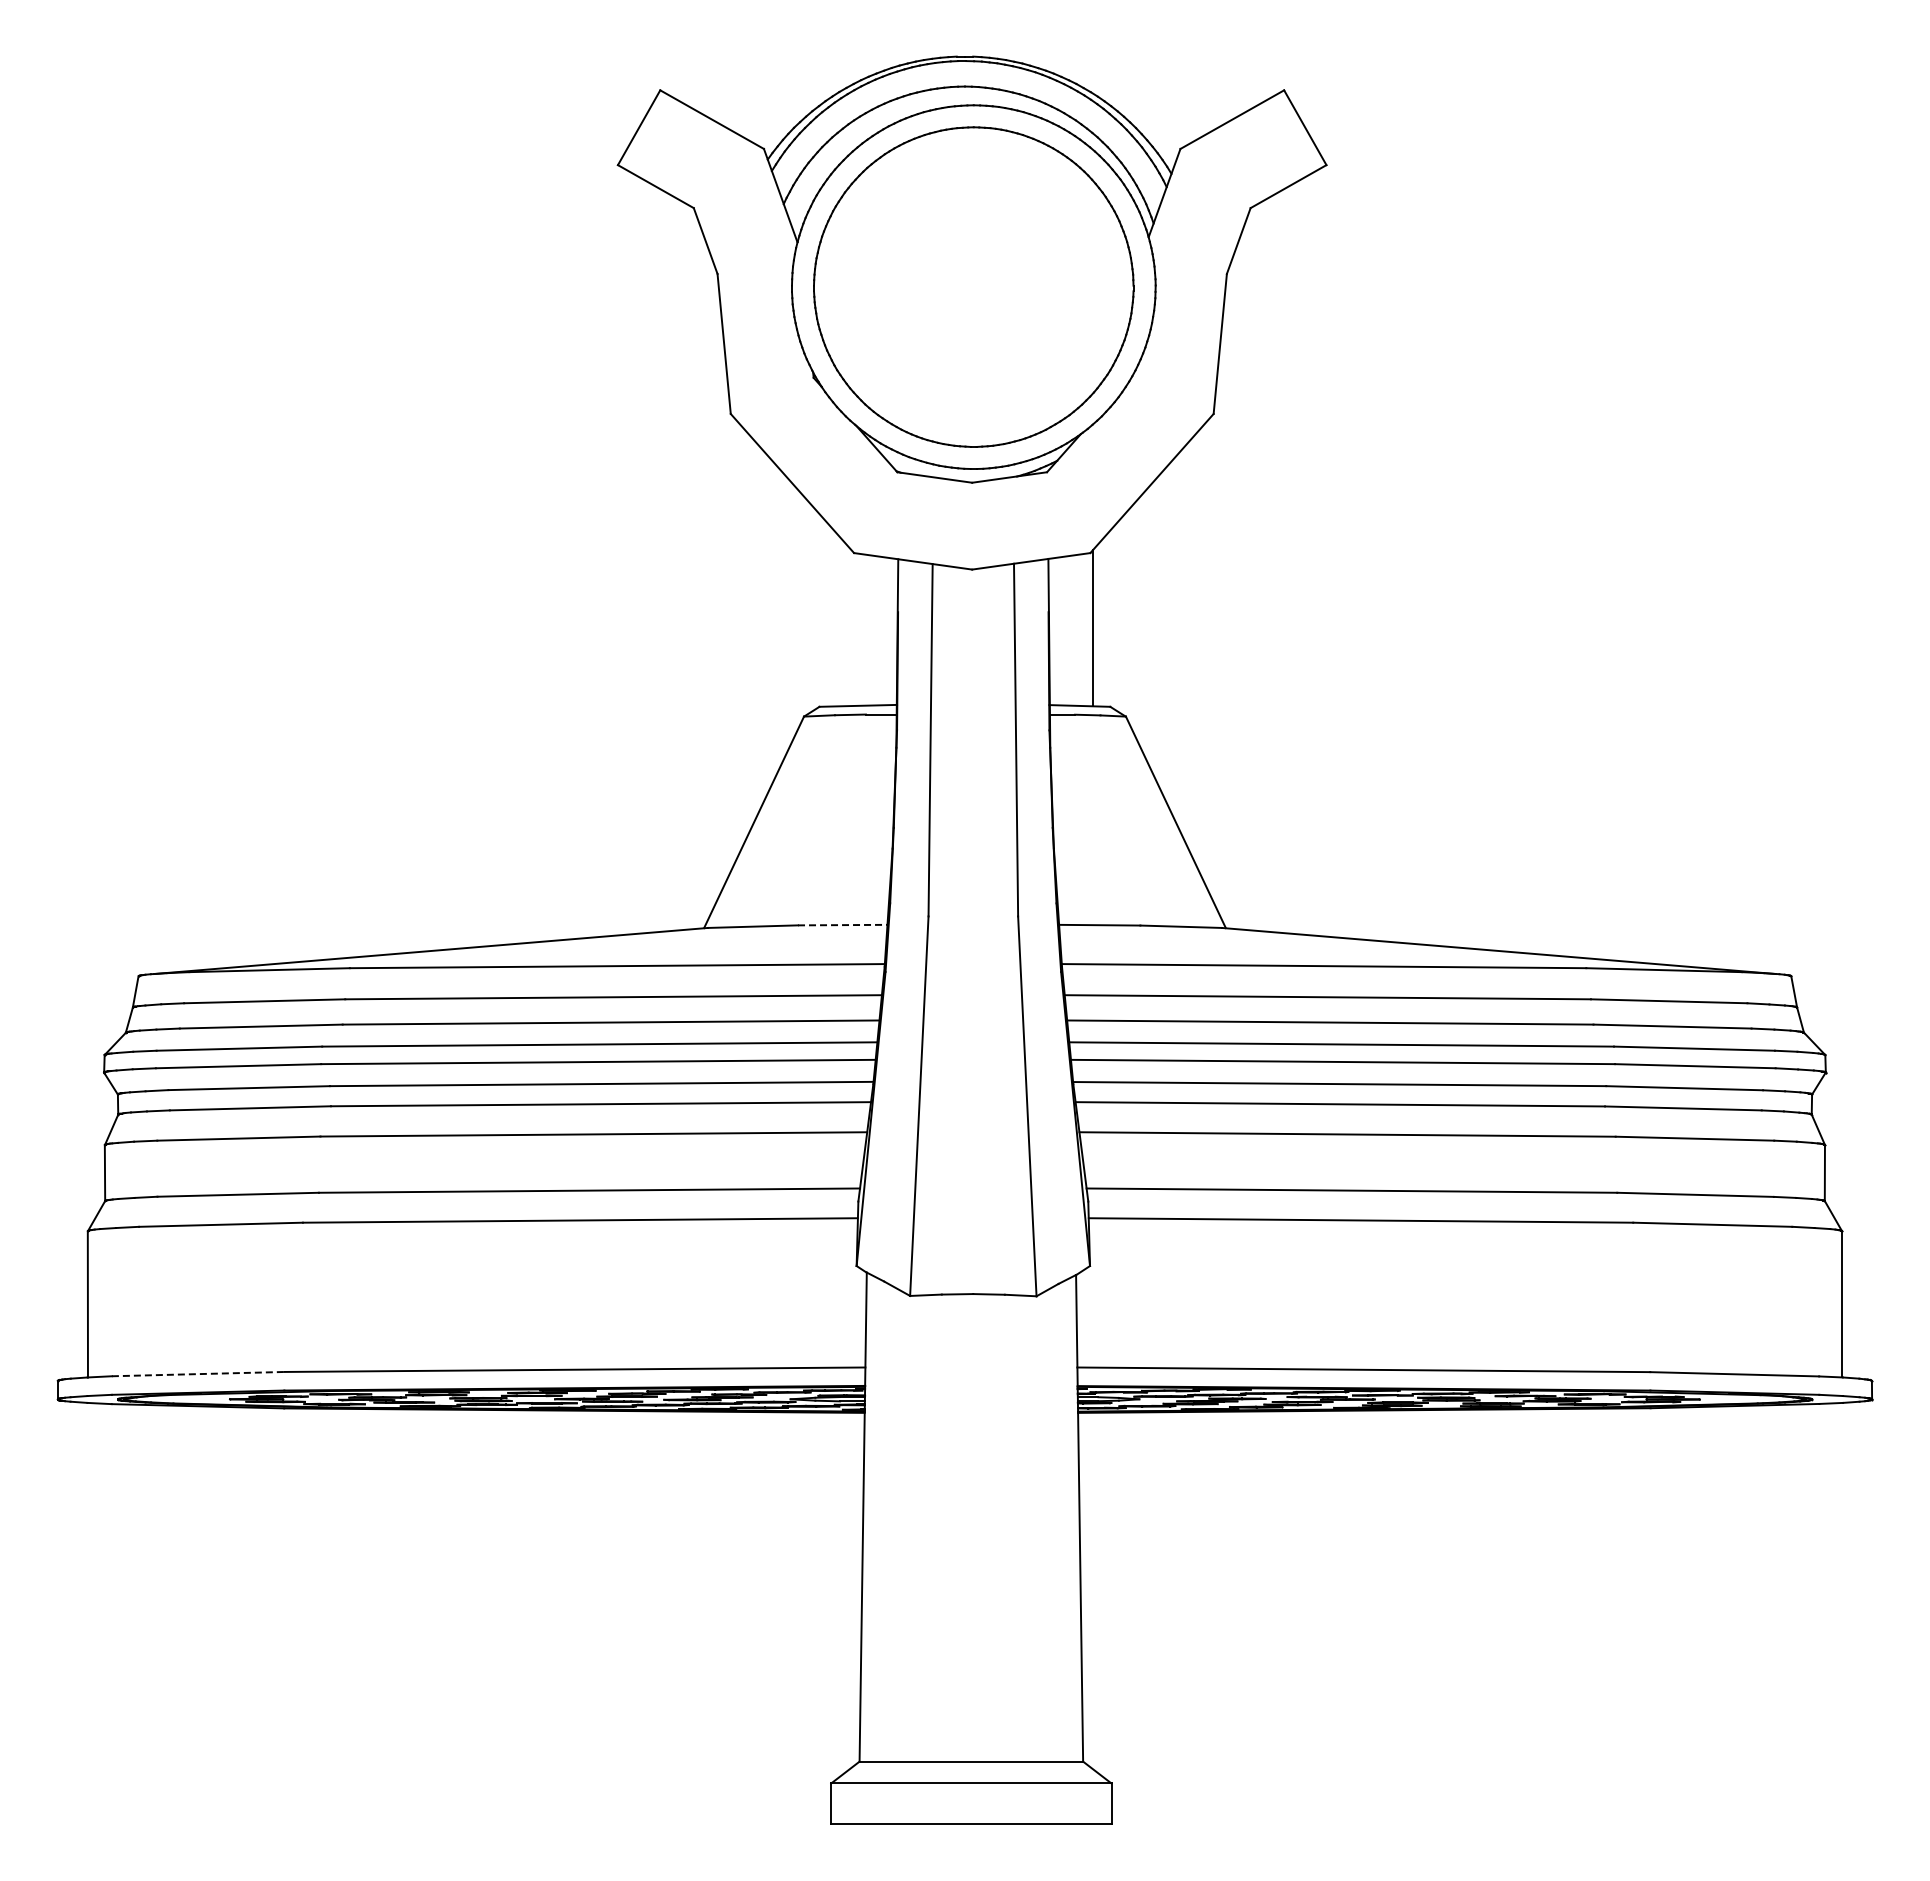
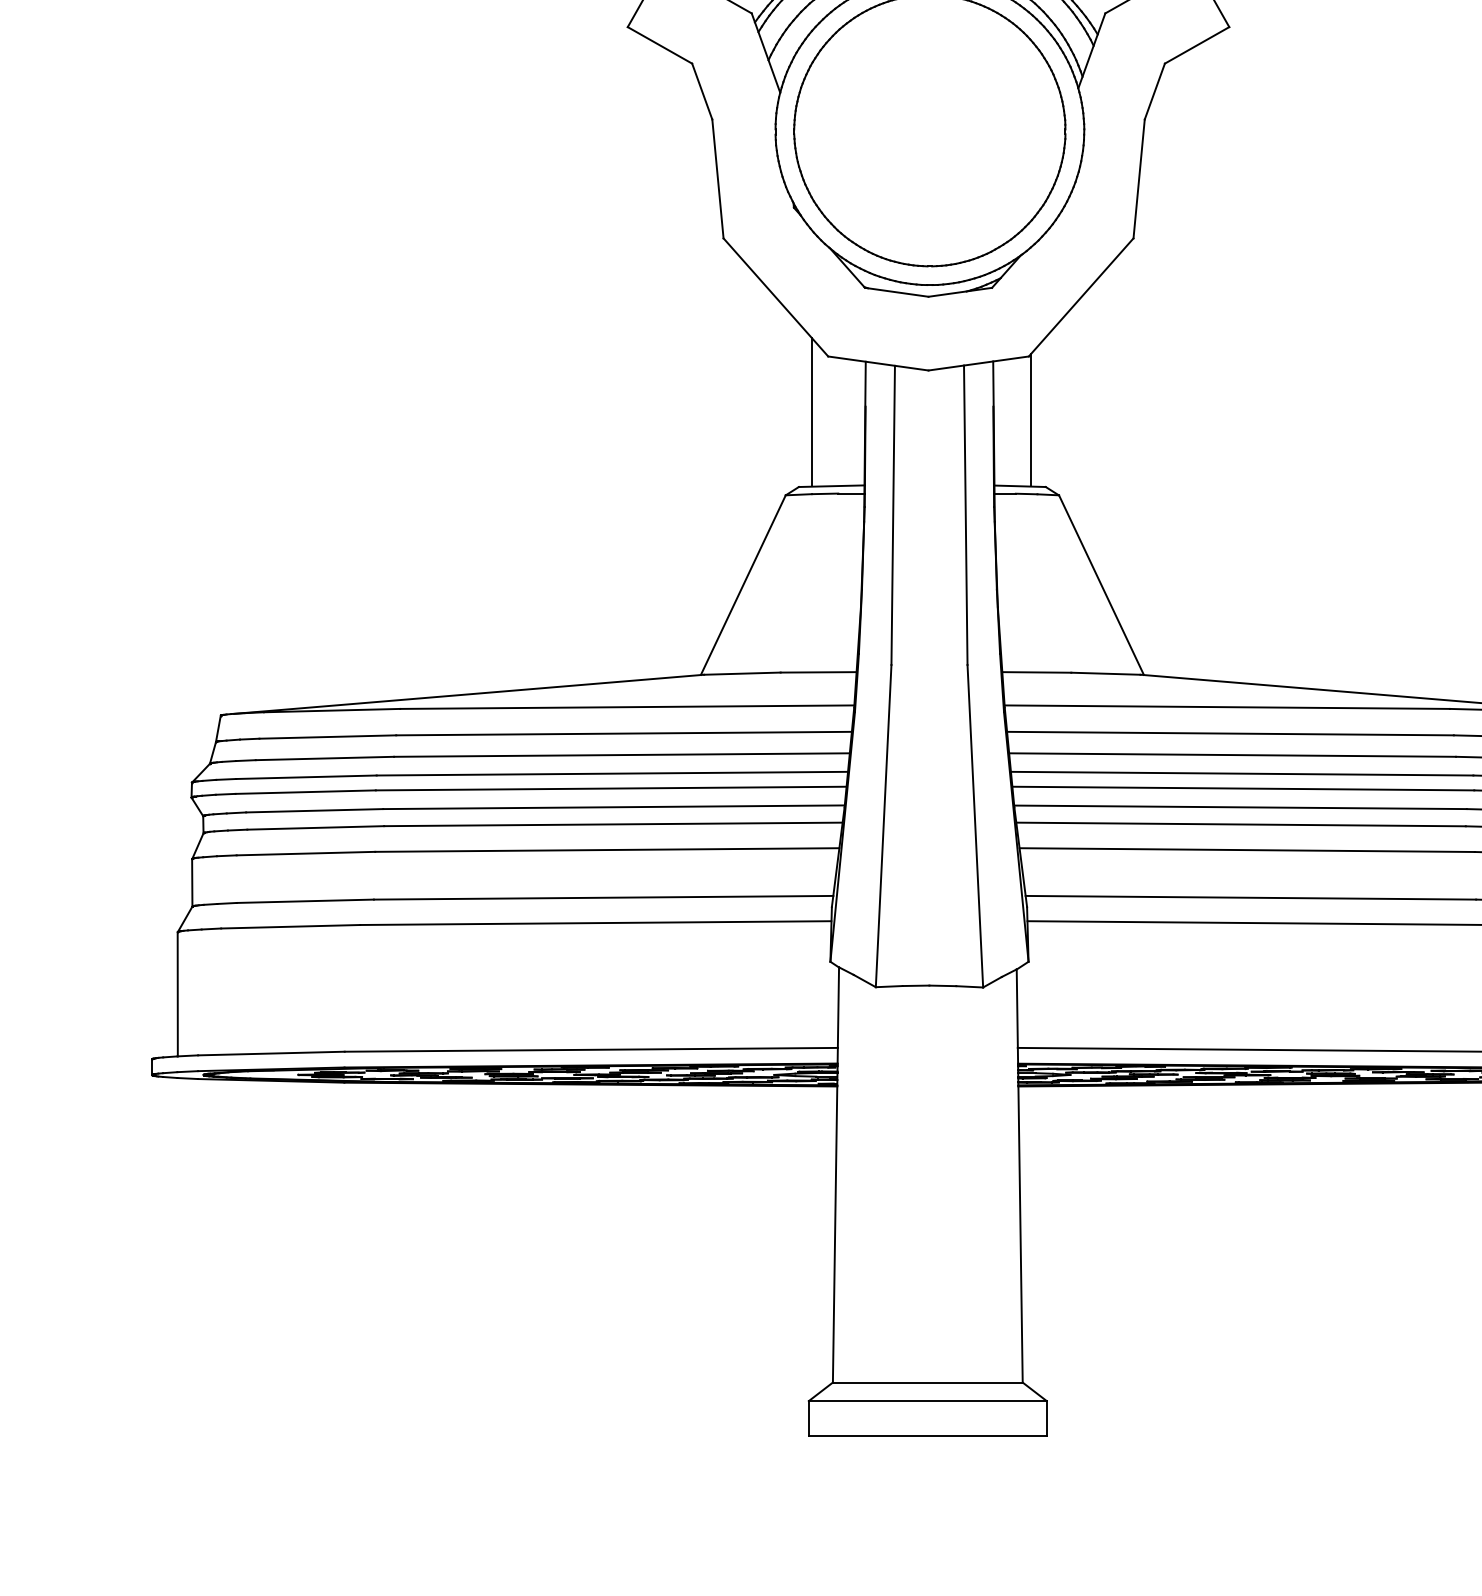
line: (834, 618) -> (811, 412), added
line: (842, 925) -> (818, 672), dashed -> solid
line: (198, 1374) -> (271, 1053), dashed -> solid

